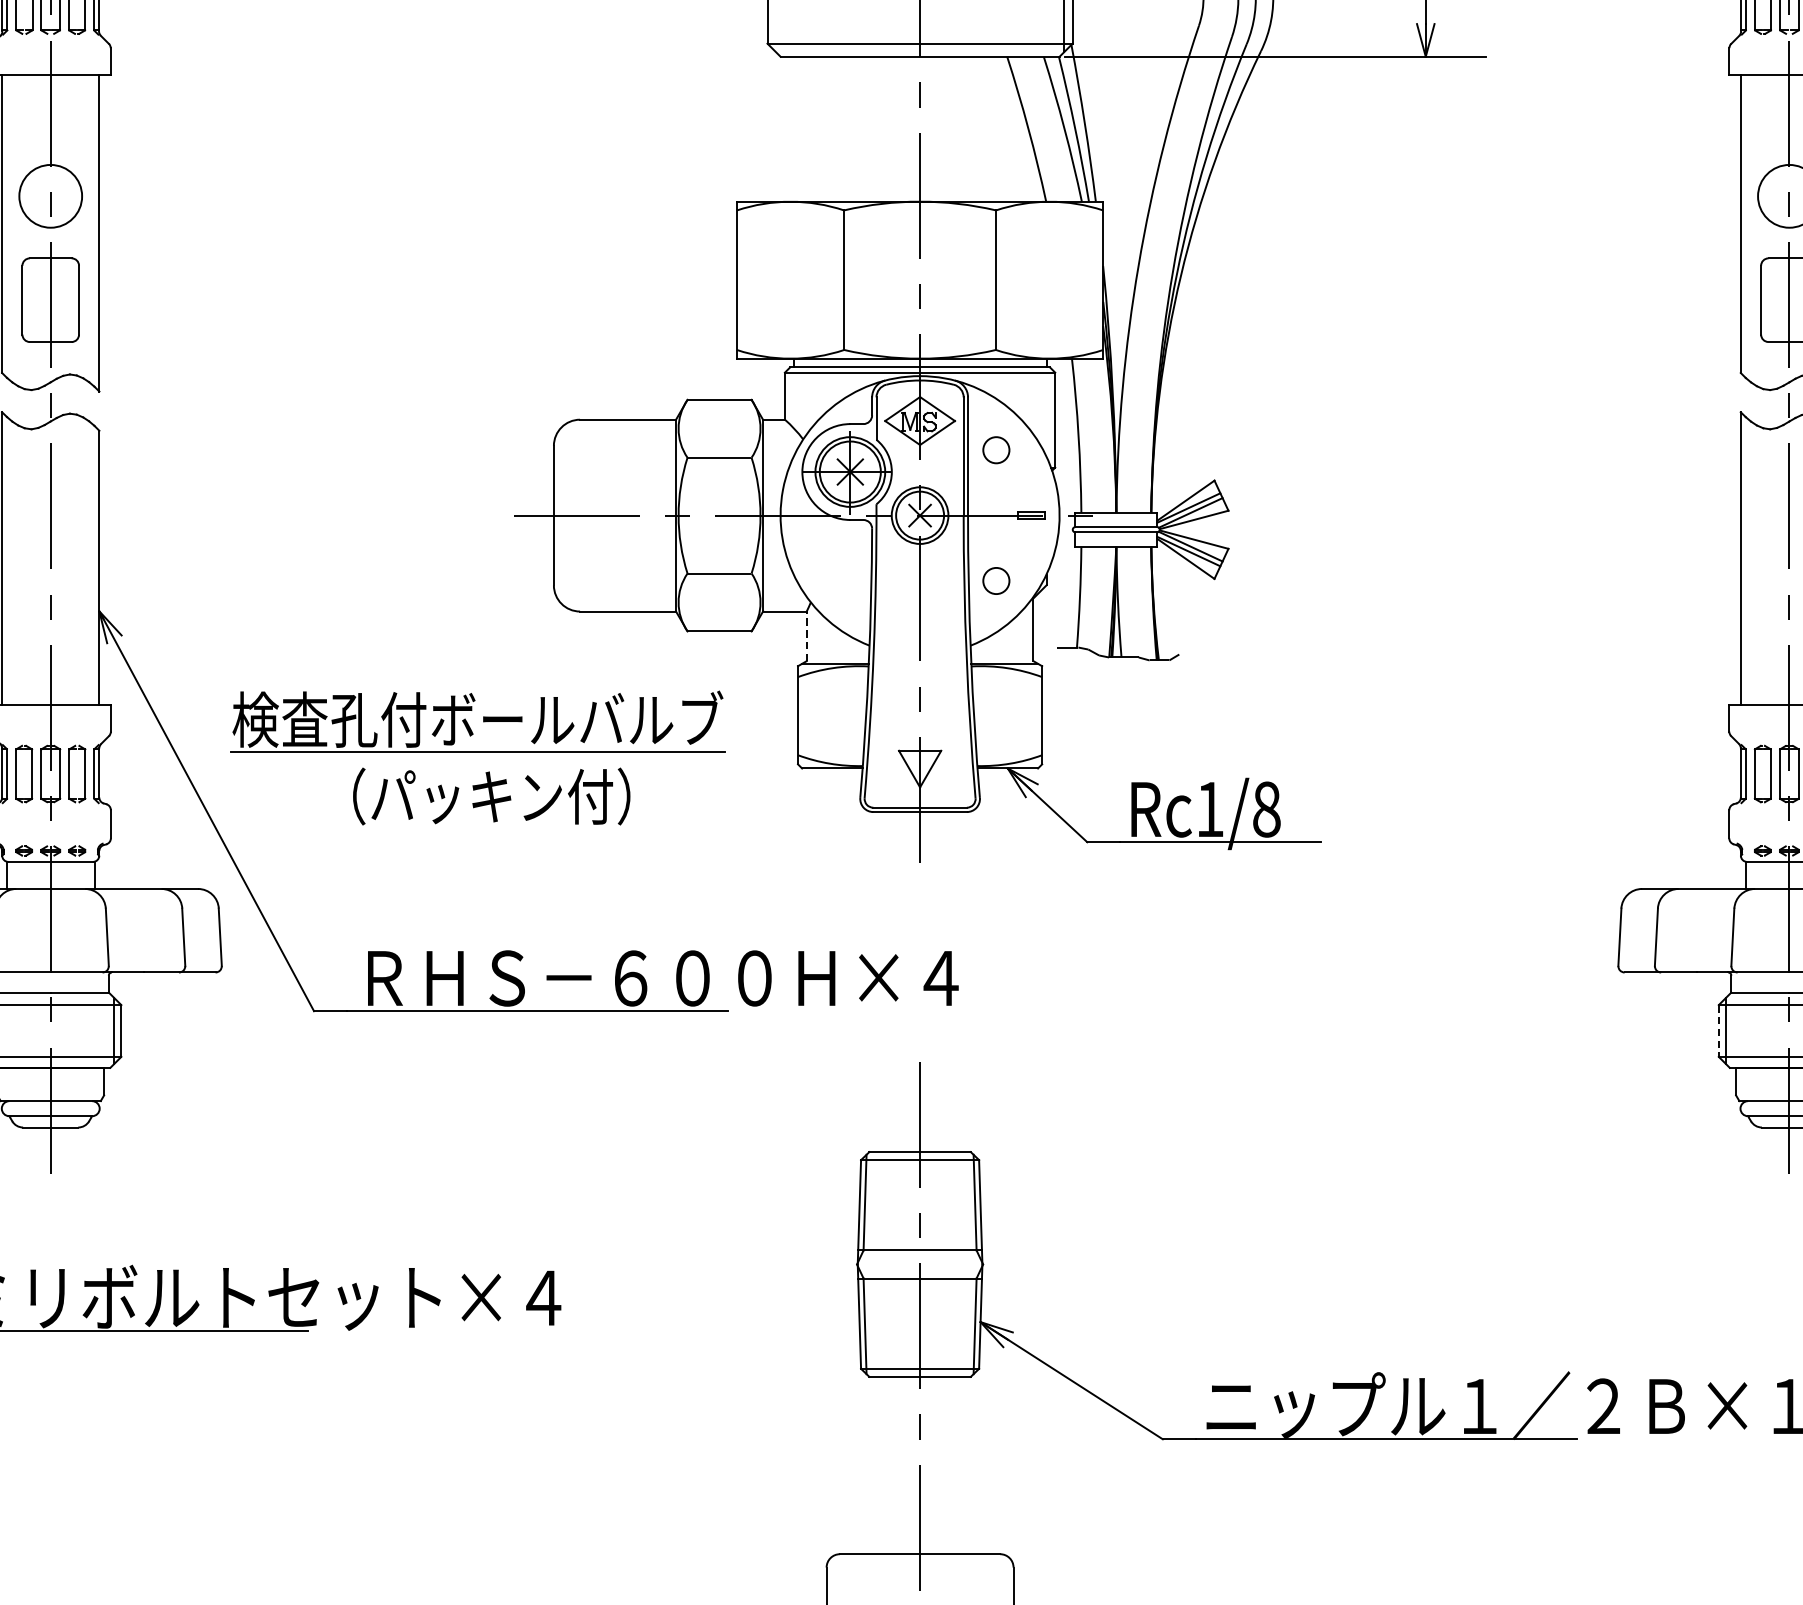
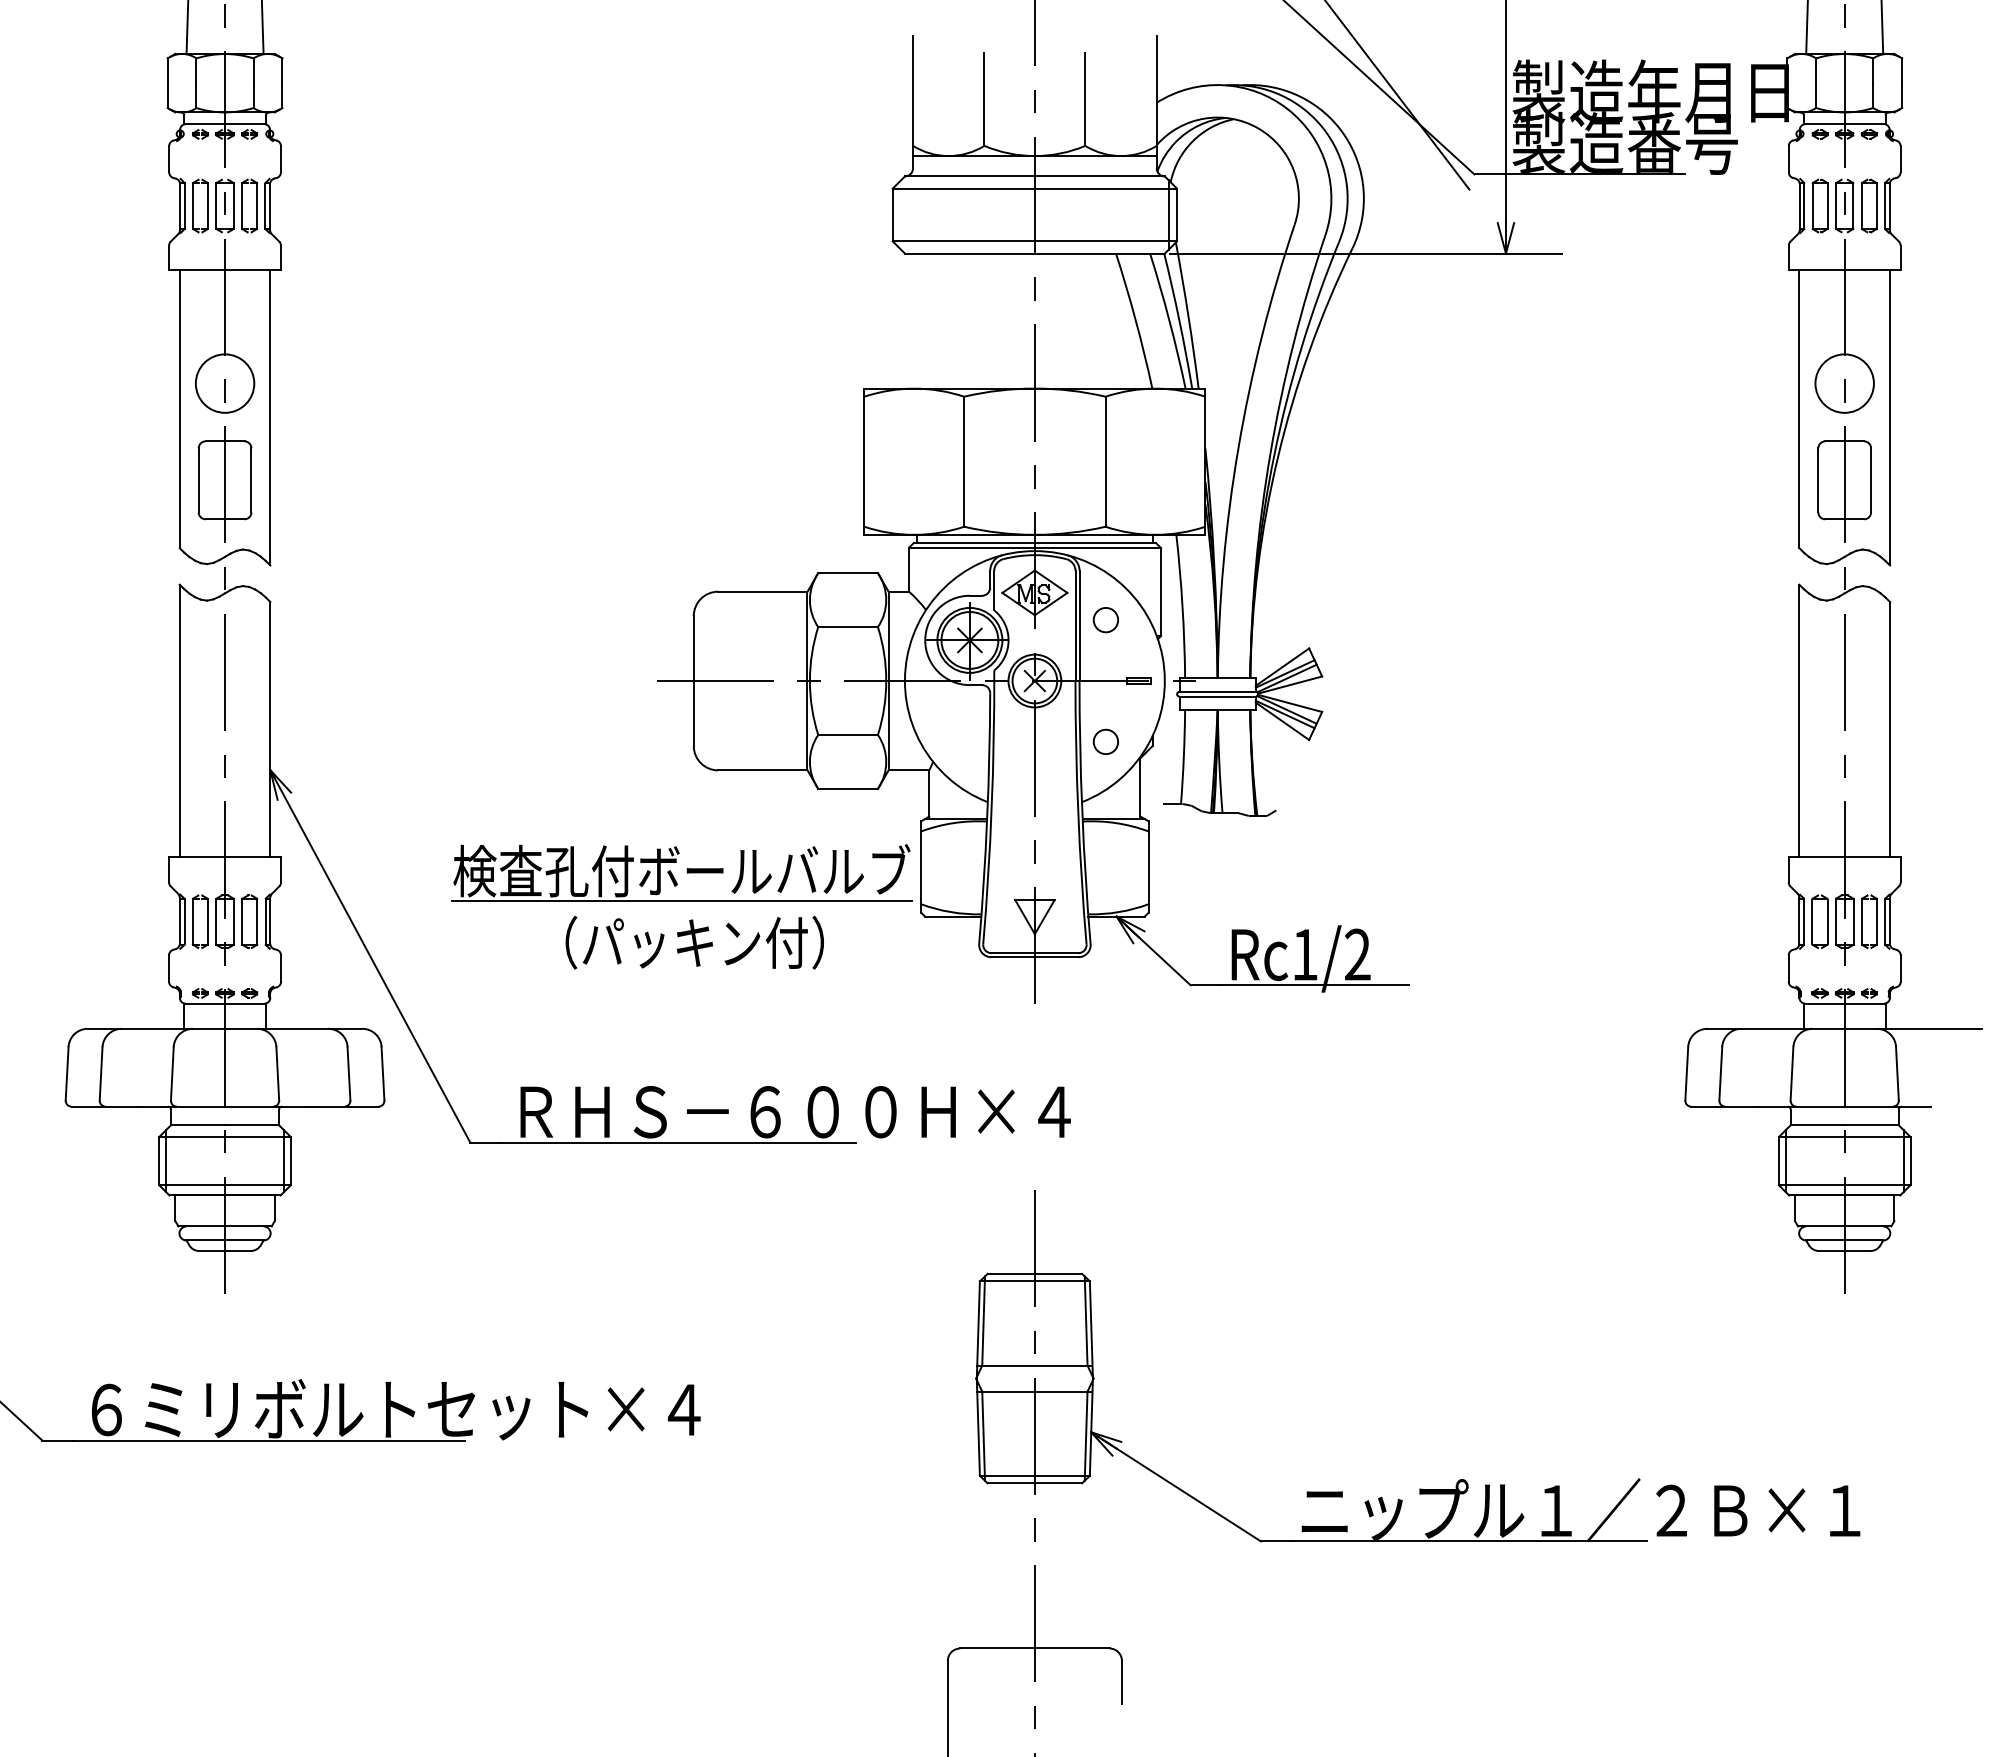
line: (806, 636) -> (929, 793), dashed -> solid
part: (477, 757) -> (681, 906), moved
text: (1266, 809) -> (1357, 954), Rc1/8 -> Rc1/2
line: (1718, 1031) -> (1778, 1161), dashed -> solid

